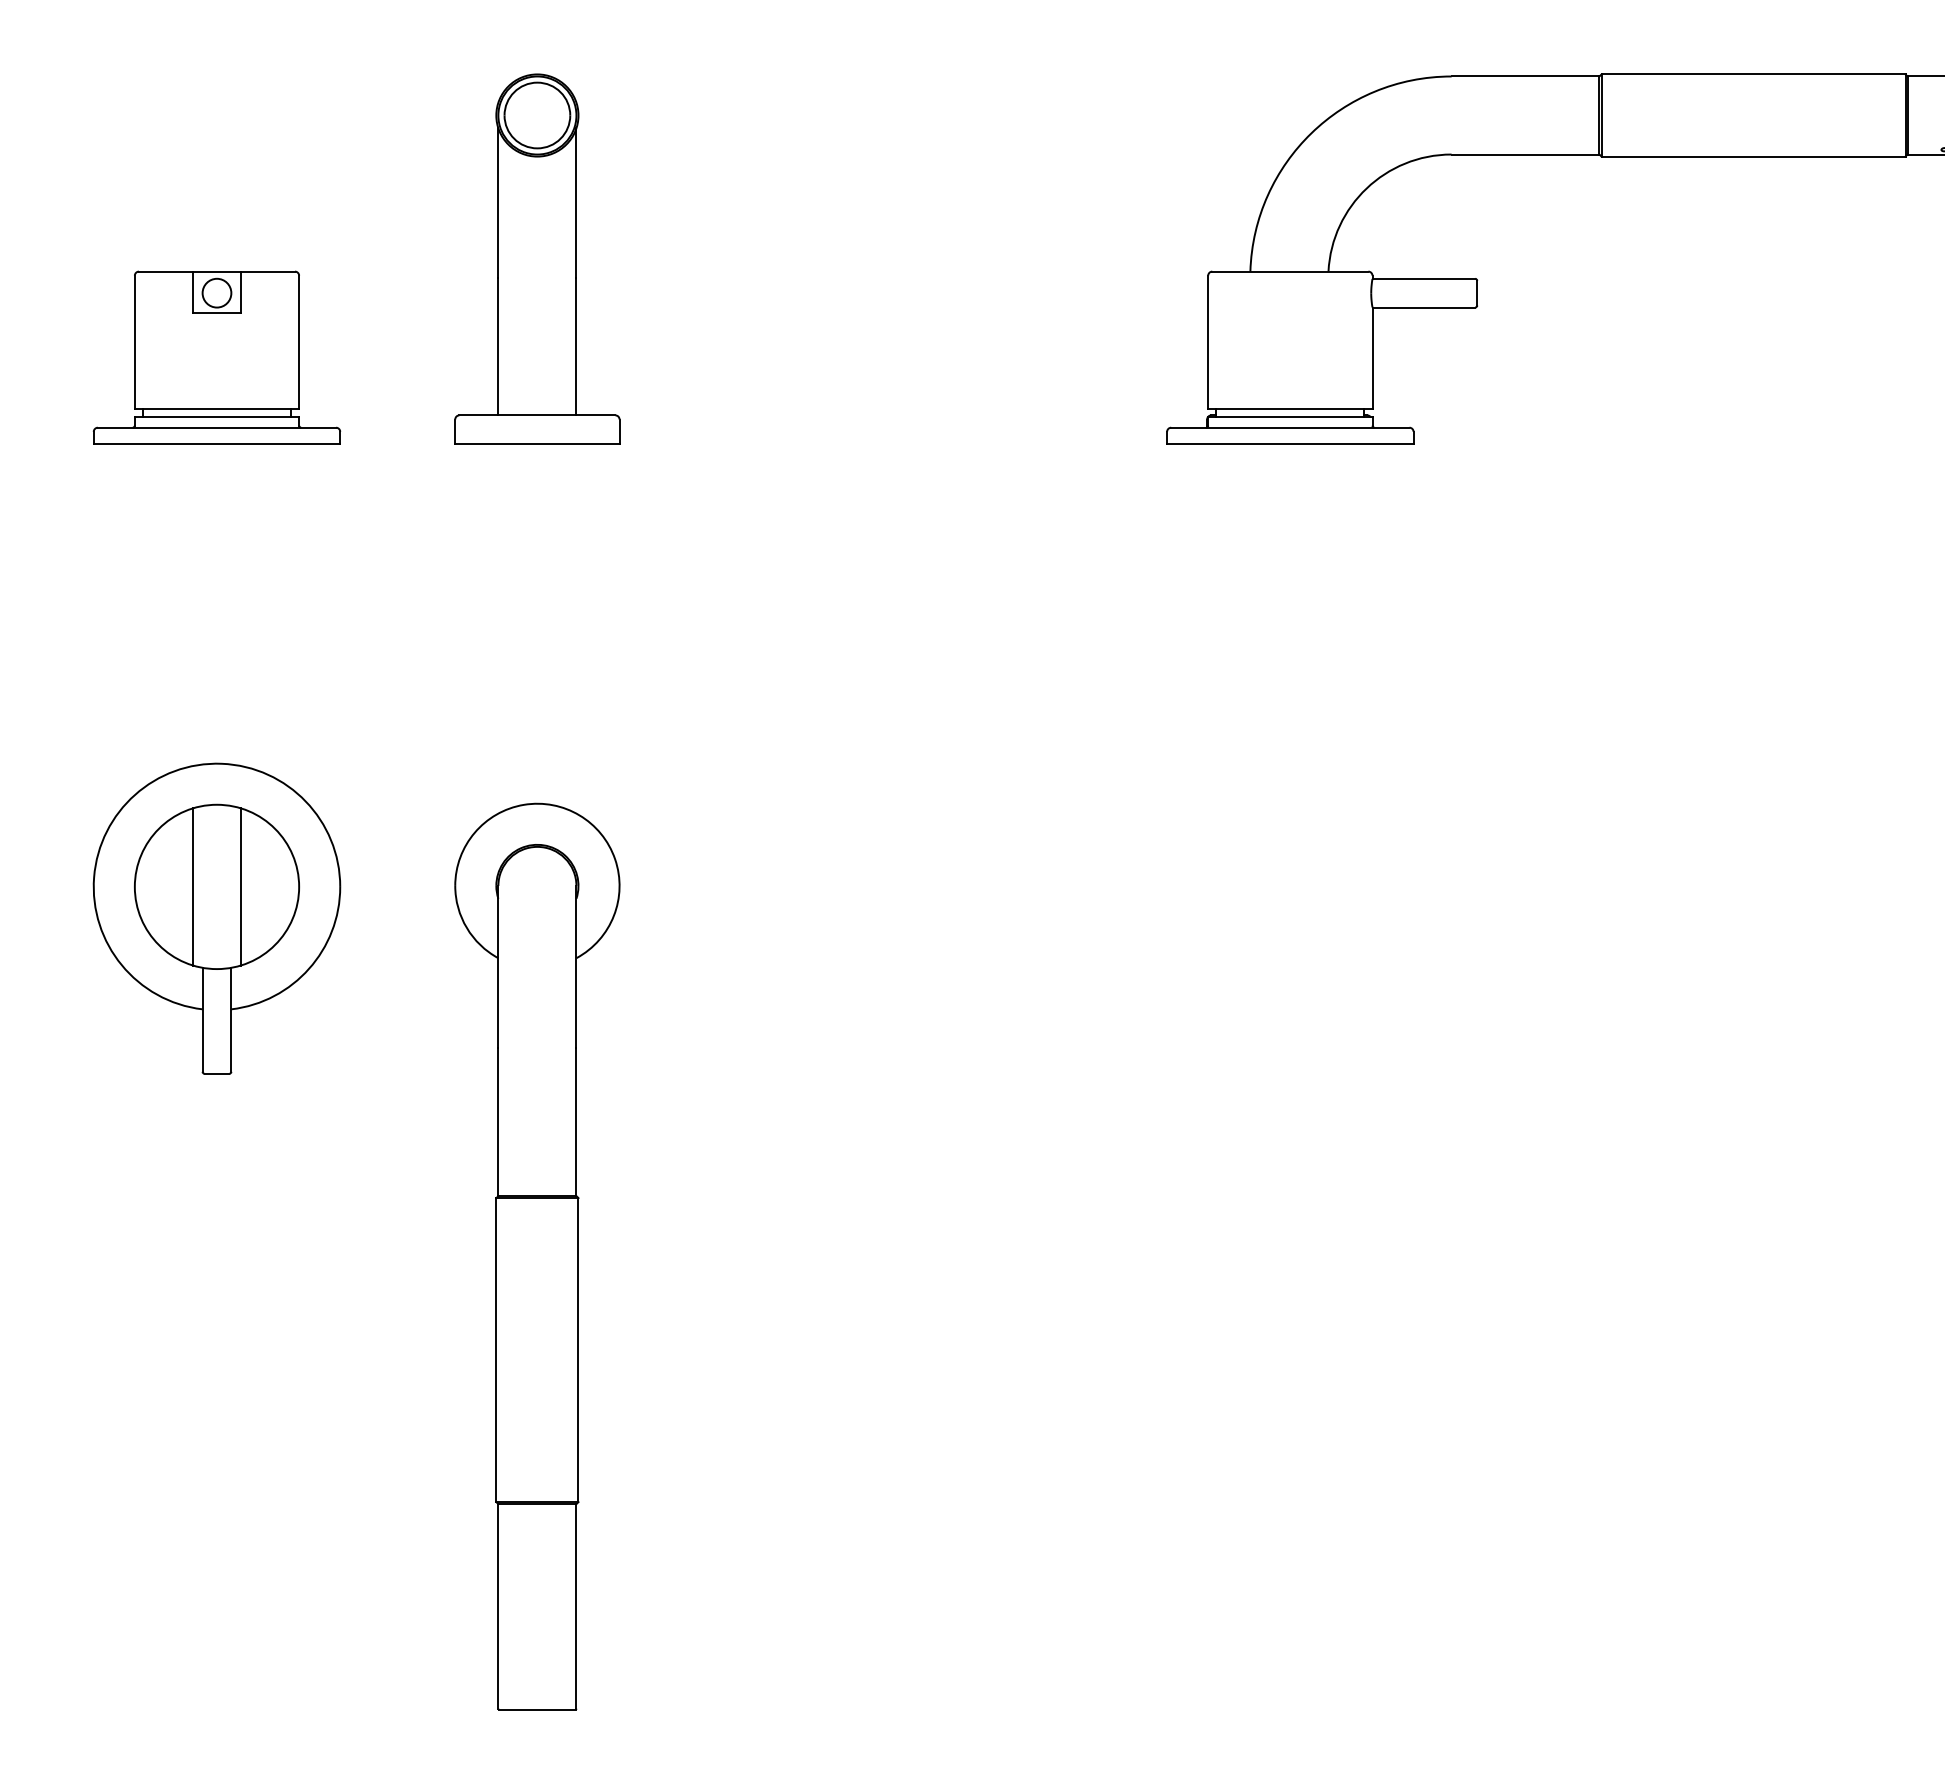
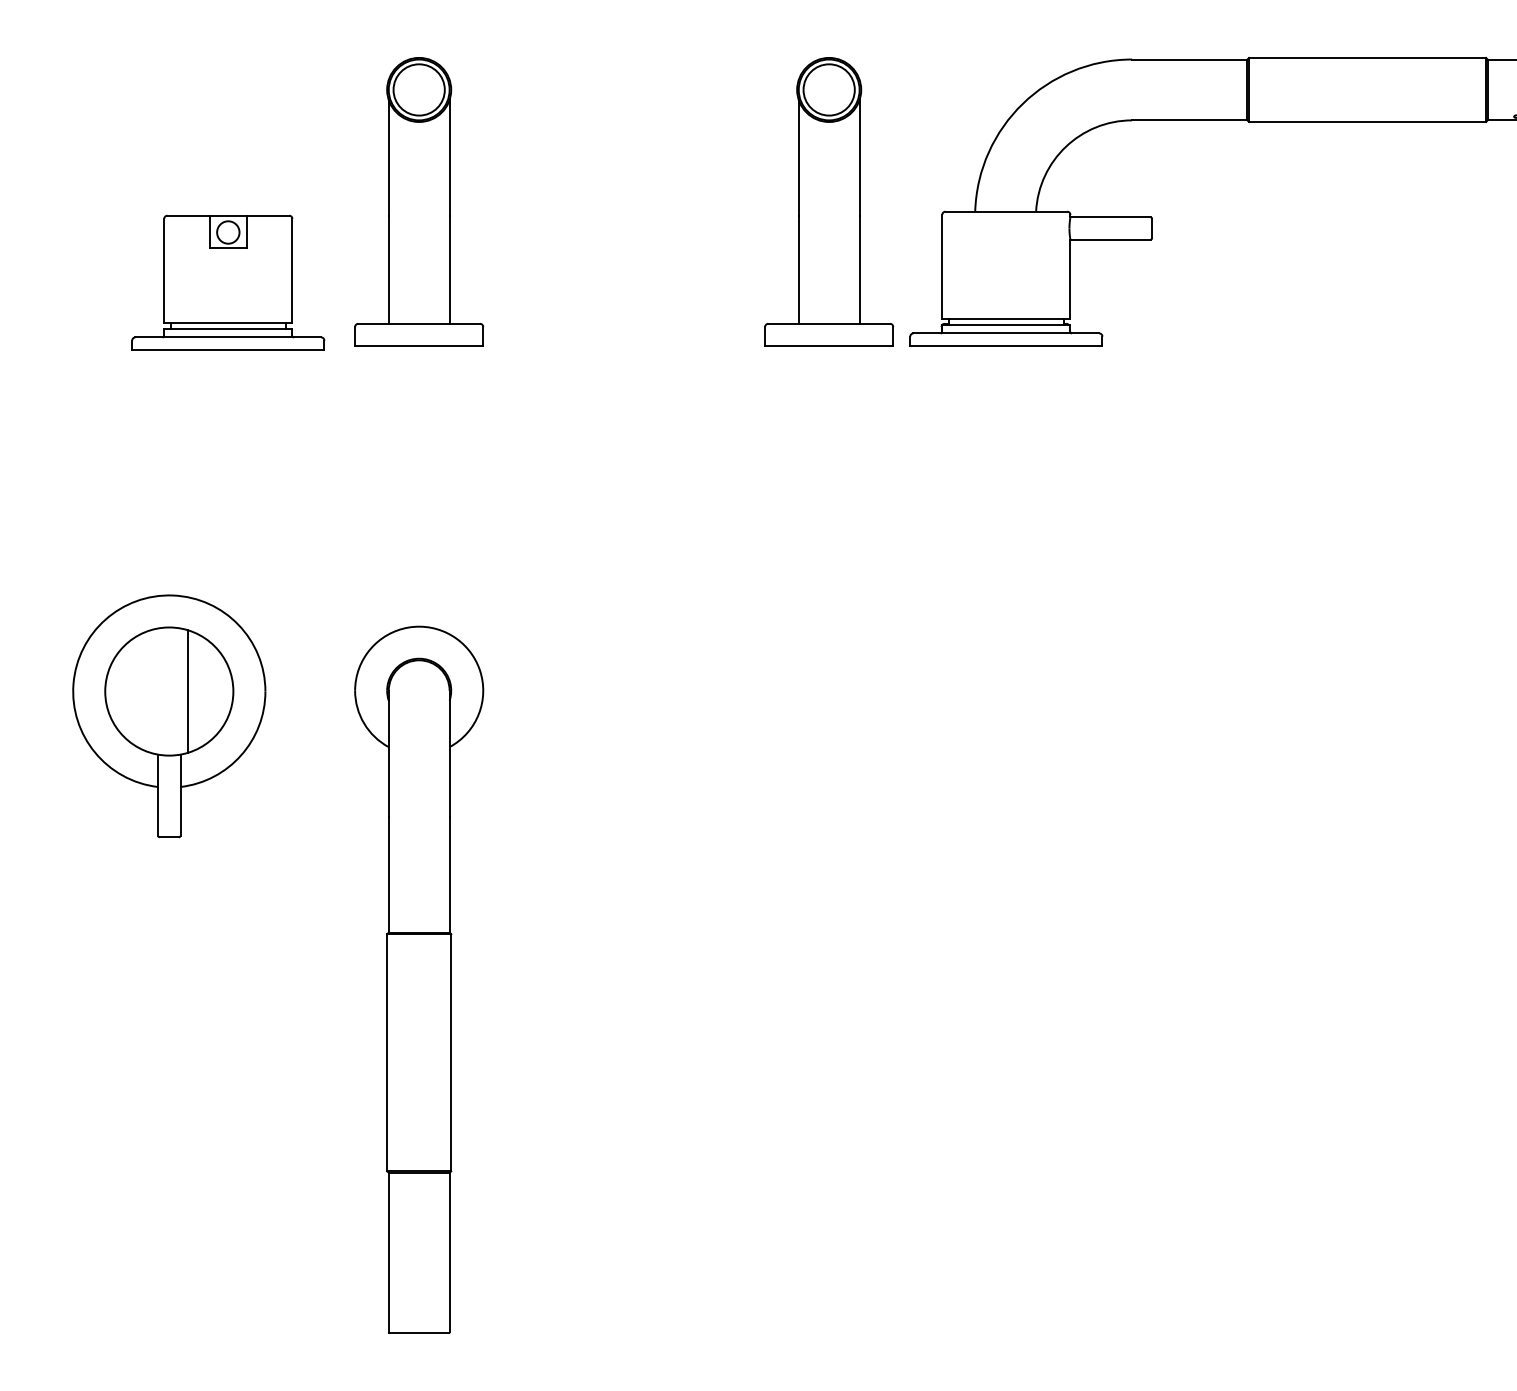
part: (1063, 258) -> (829, 201), added
part: (217, 357) -> (228, 282), moved
line: (192, 886) -> (150, 691), removed

